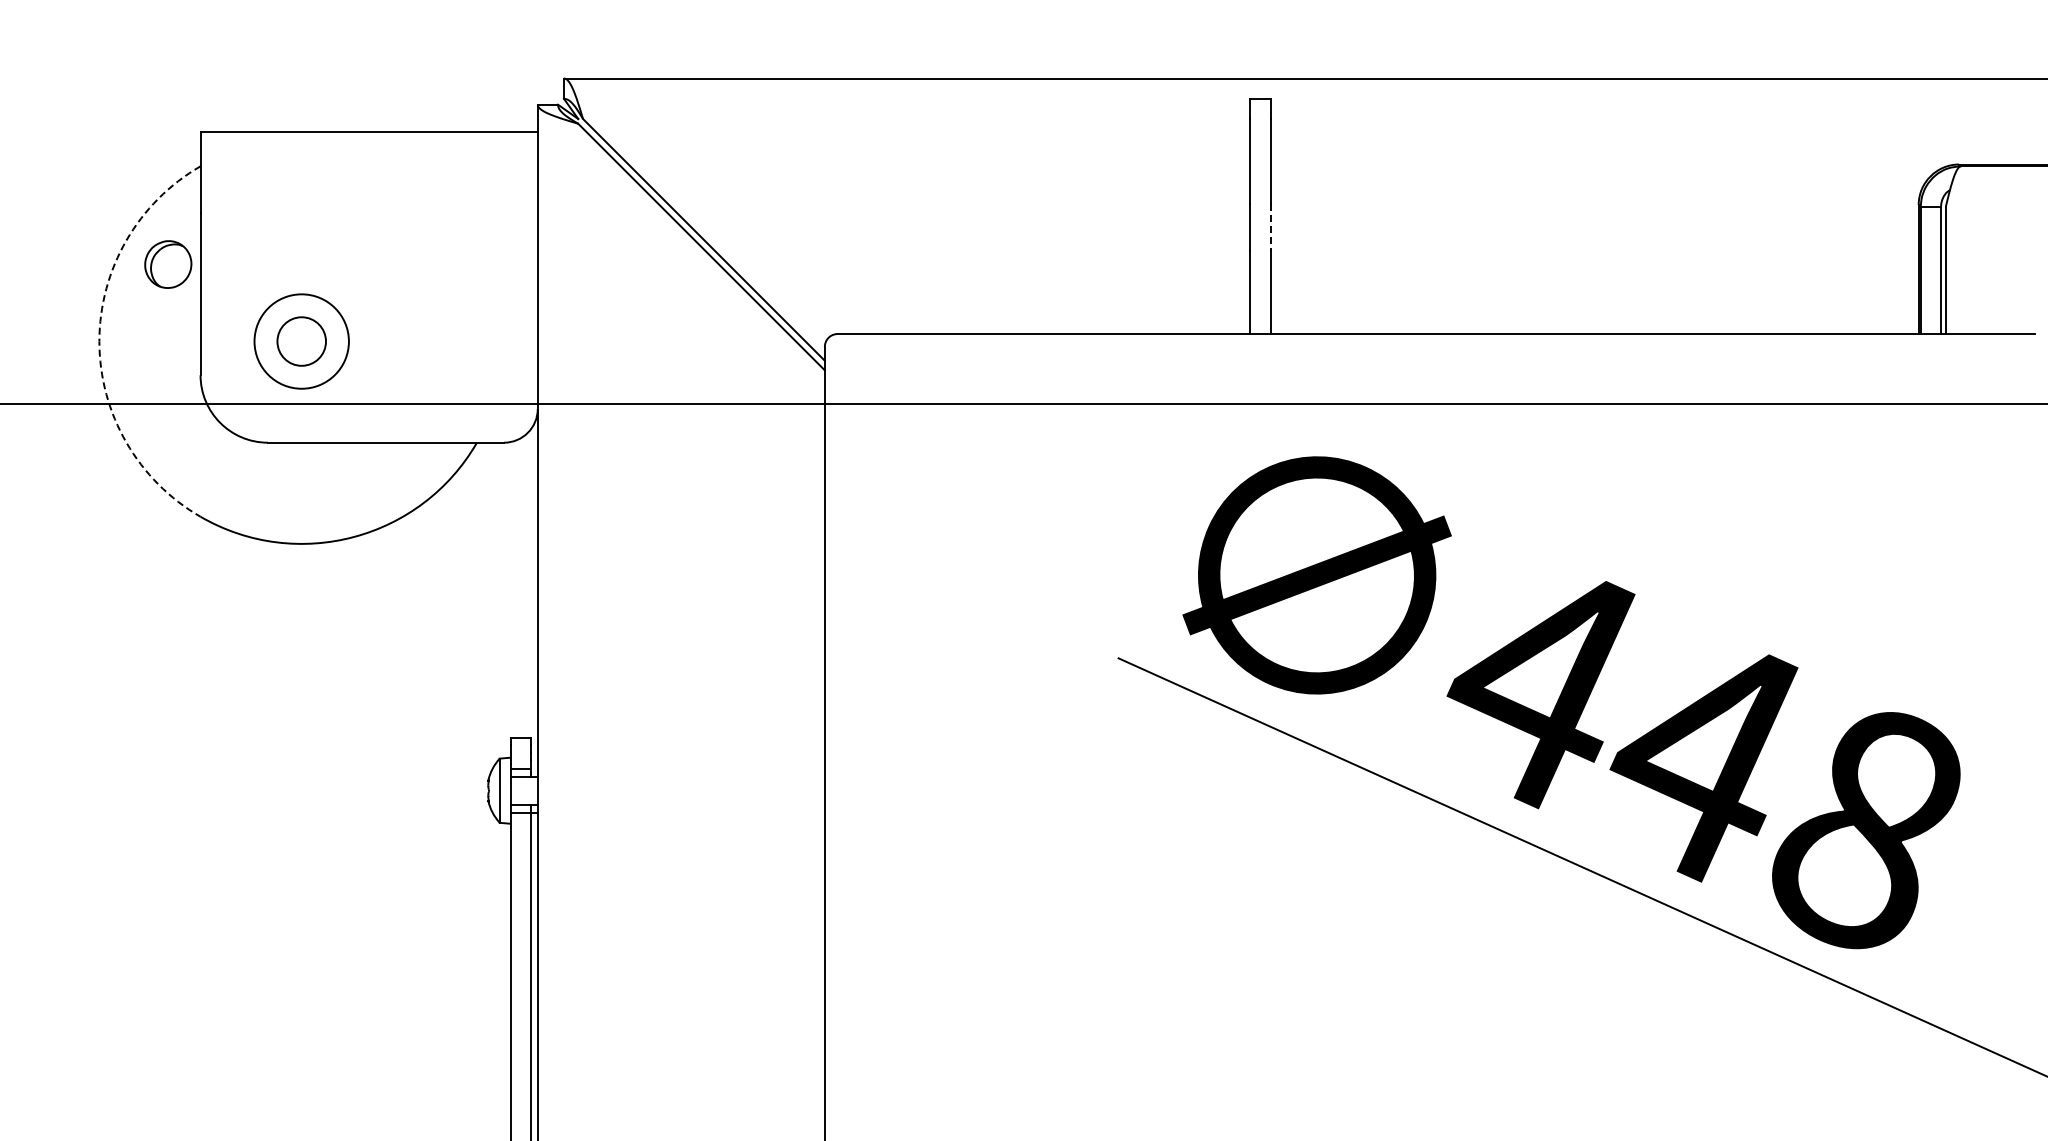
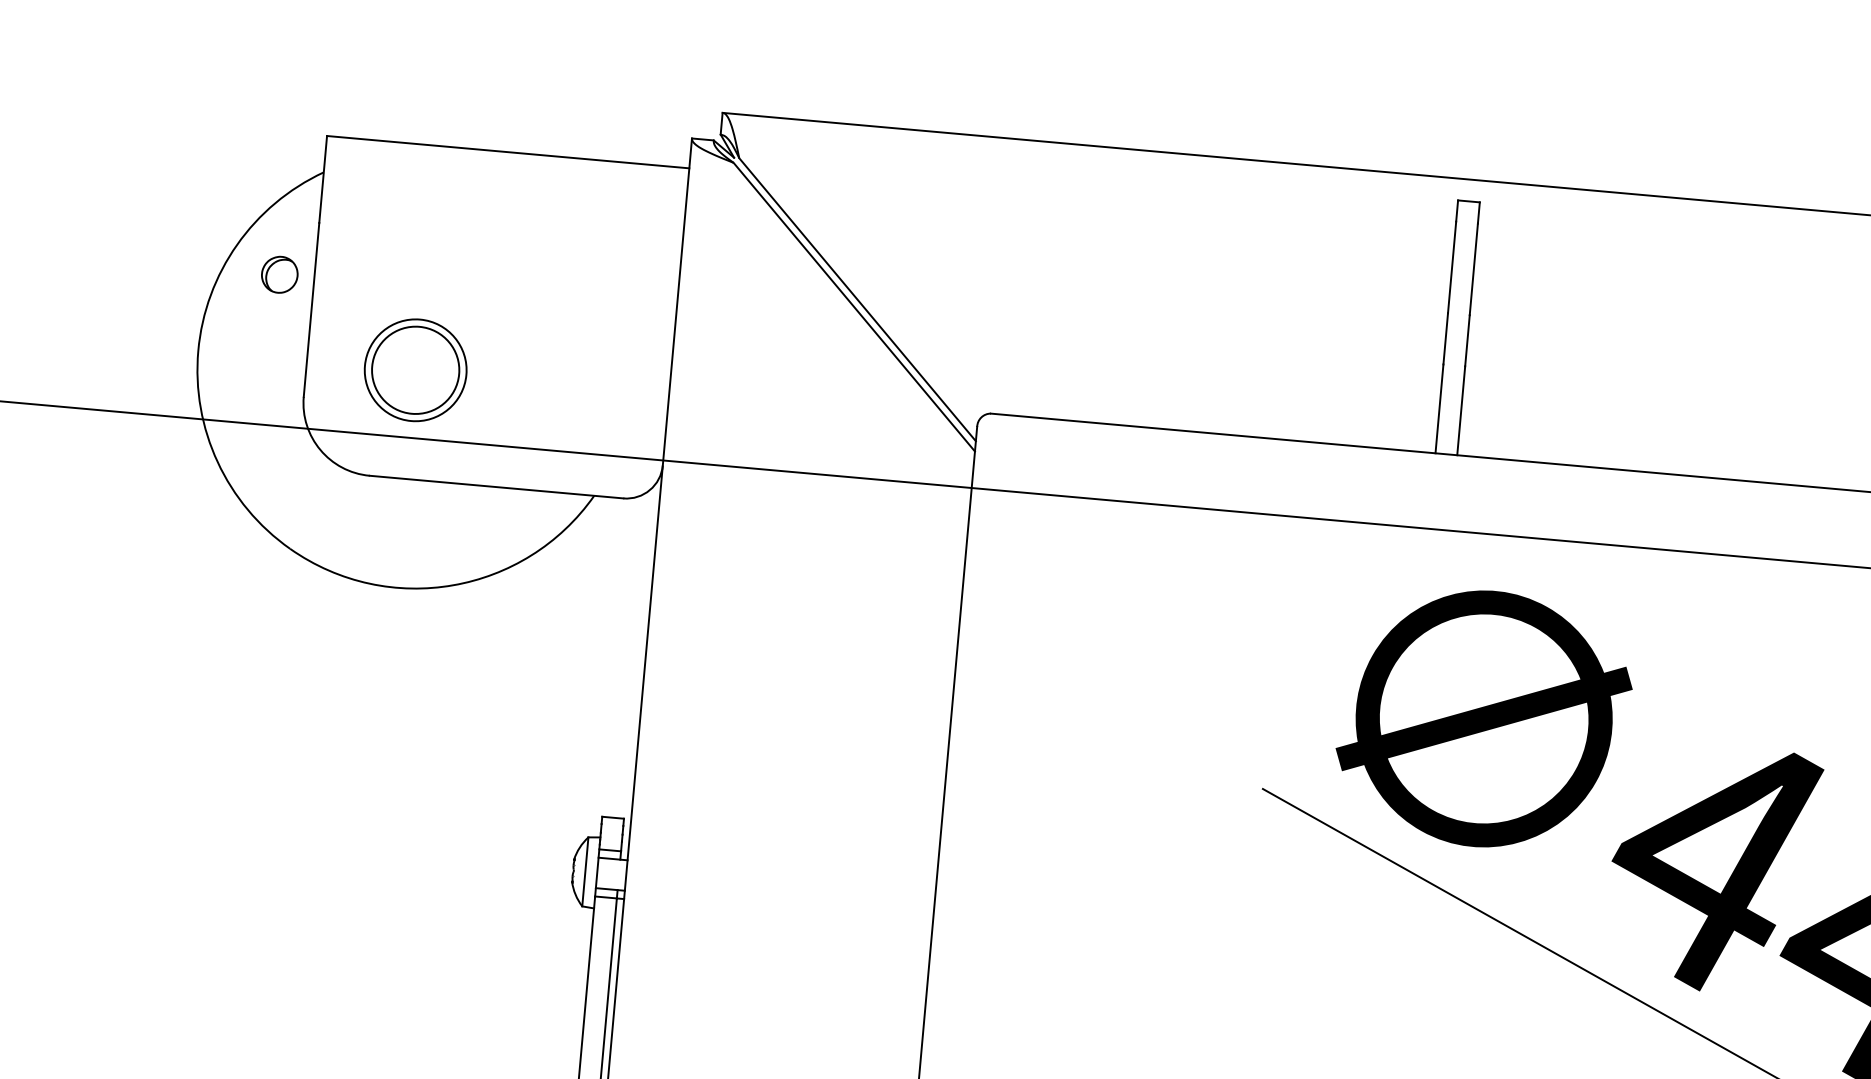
line: (1270, 227) -> (1467, 340), dashed -> solid
part: (168, 264) -> (279, 274), size x0.71
arc: (99, 341) -> (198, 350), dashed -> solid
circle: (301, 341) -> (415, 370), size x1.67

